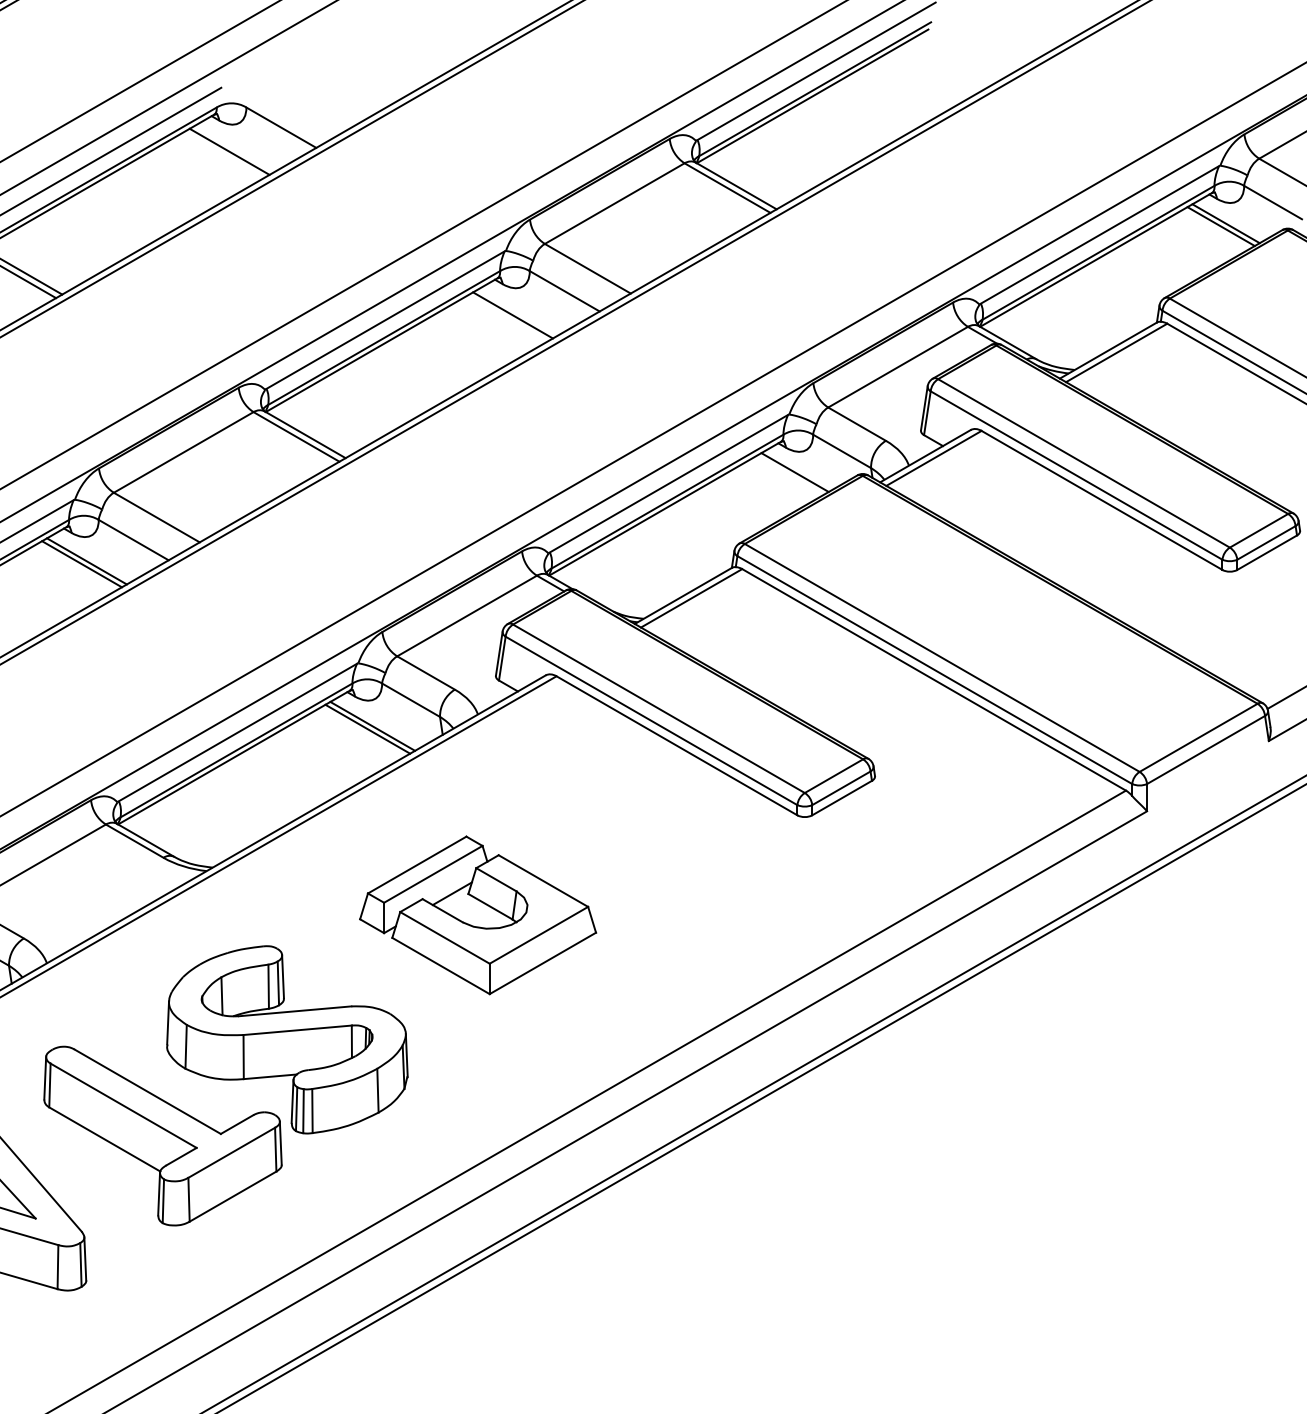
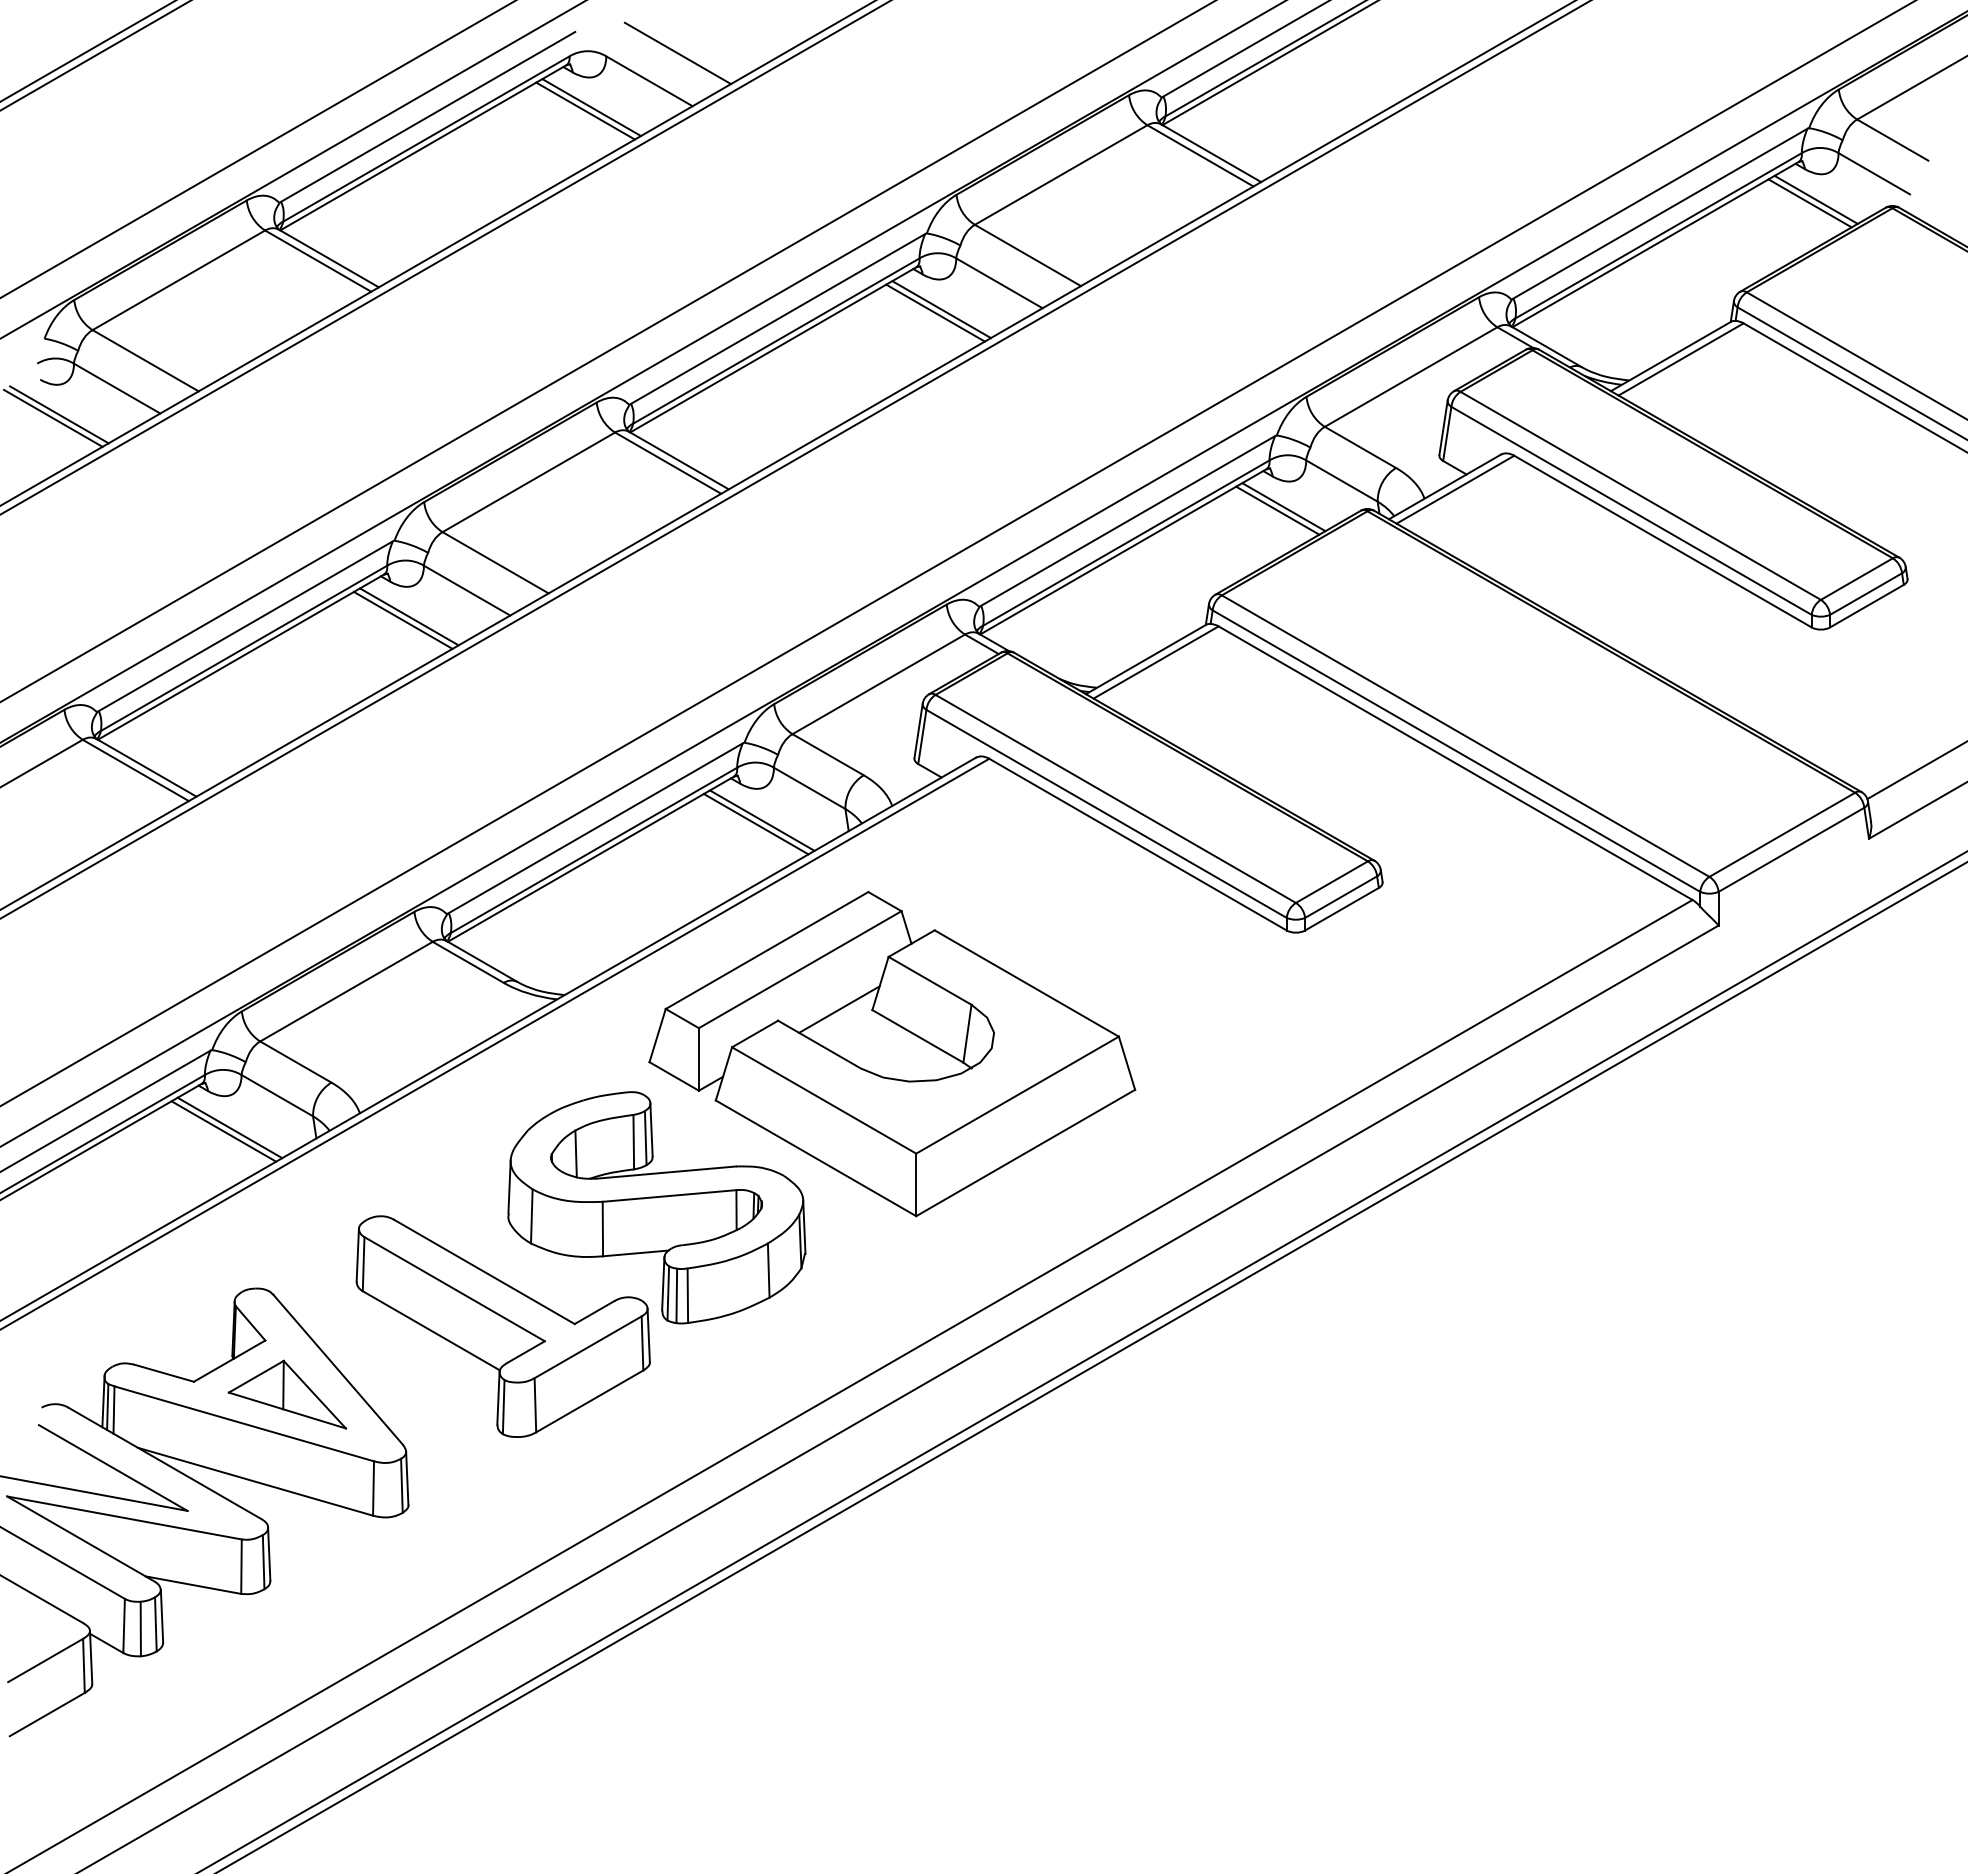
line: (304, 105) -> (677, 53), added
line: (234, 148) -> (591, 107), added
line: (517, 312) -> (941, 309), added
line: (789, 475) -> (1277, 510), added
part: (478, 914) -> (892, 1053), size x1.67

